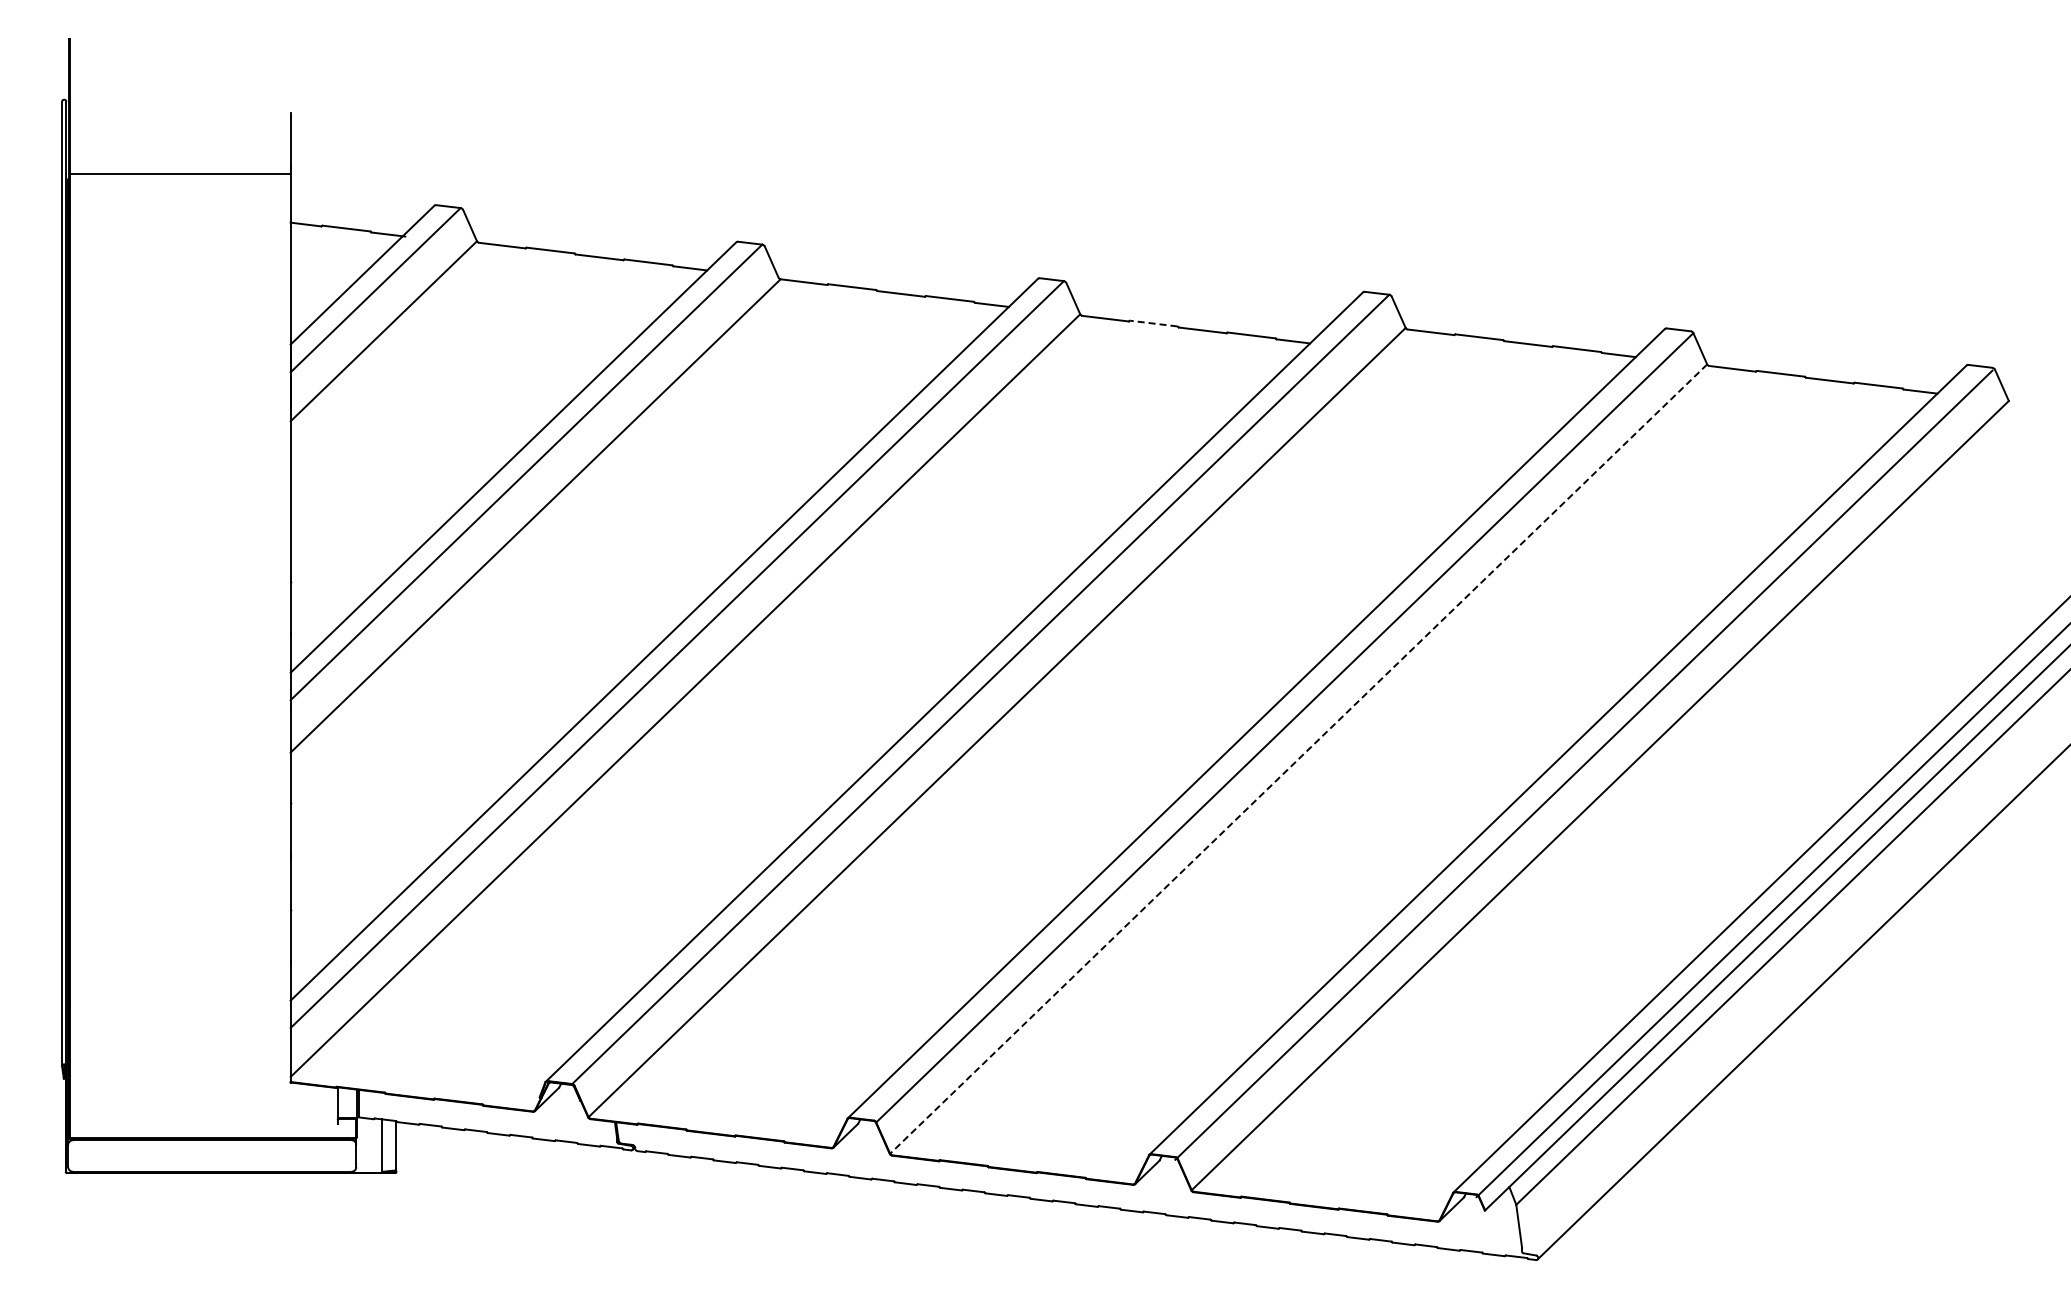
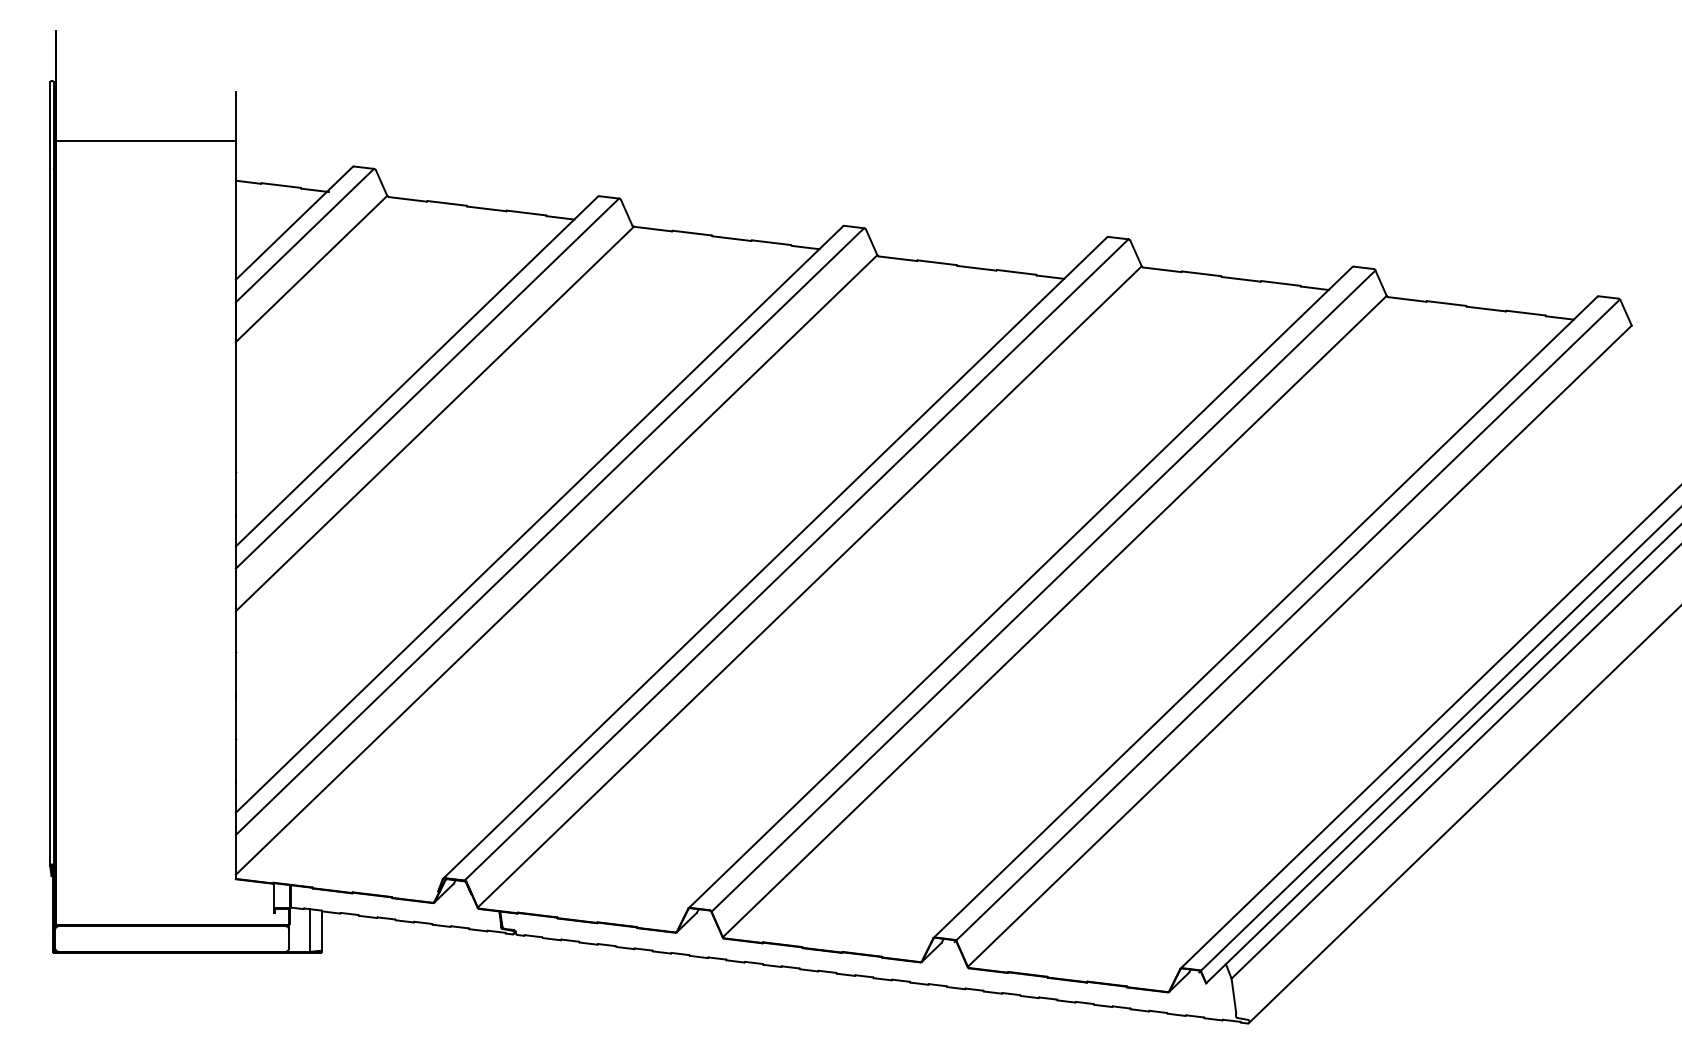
line: (1153, 323) -> (936, 262), dashed -> solid
line: (1298, 759) -> (1054, 616), dashed -> solid

